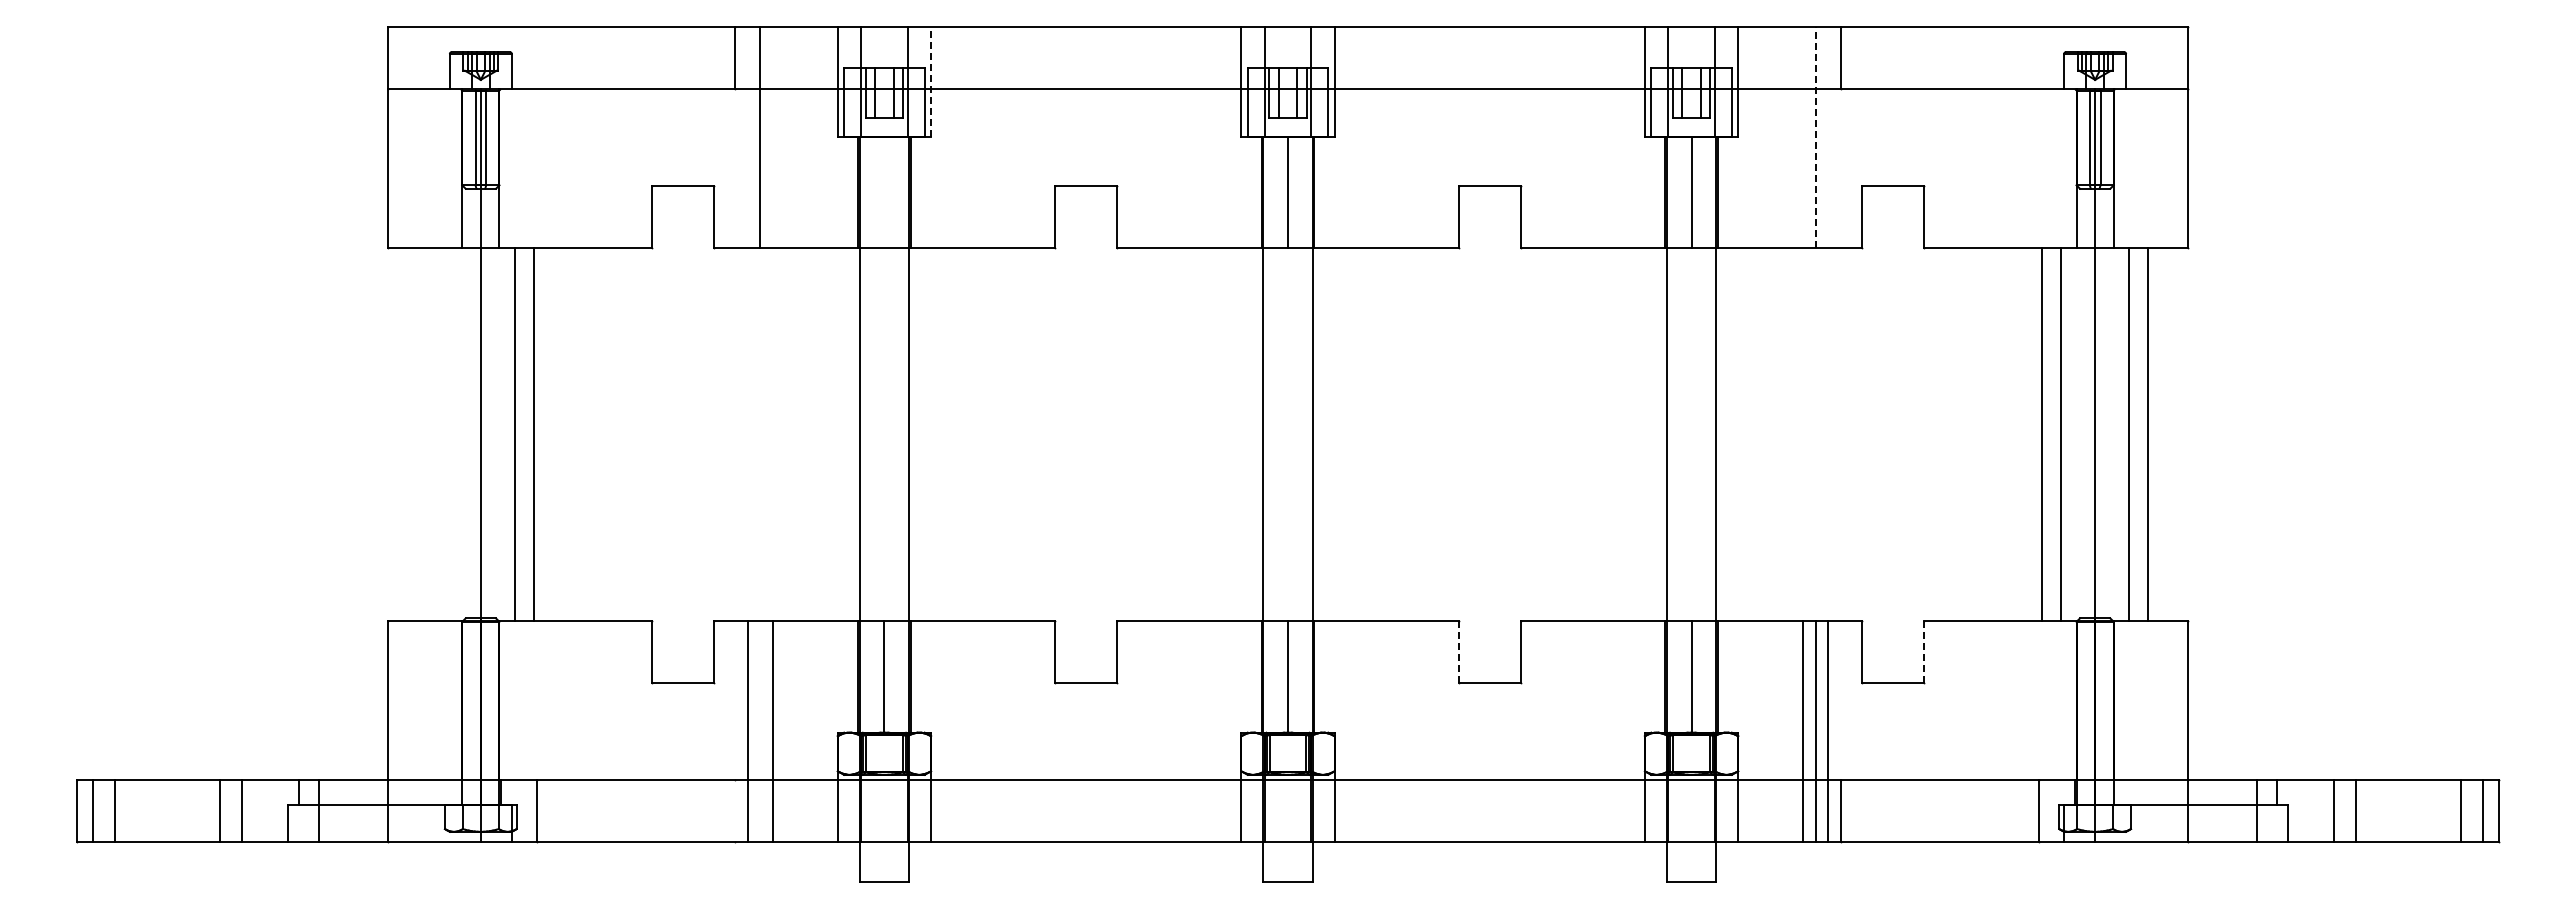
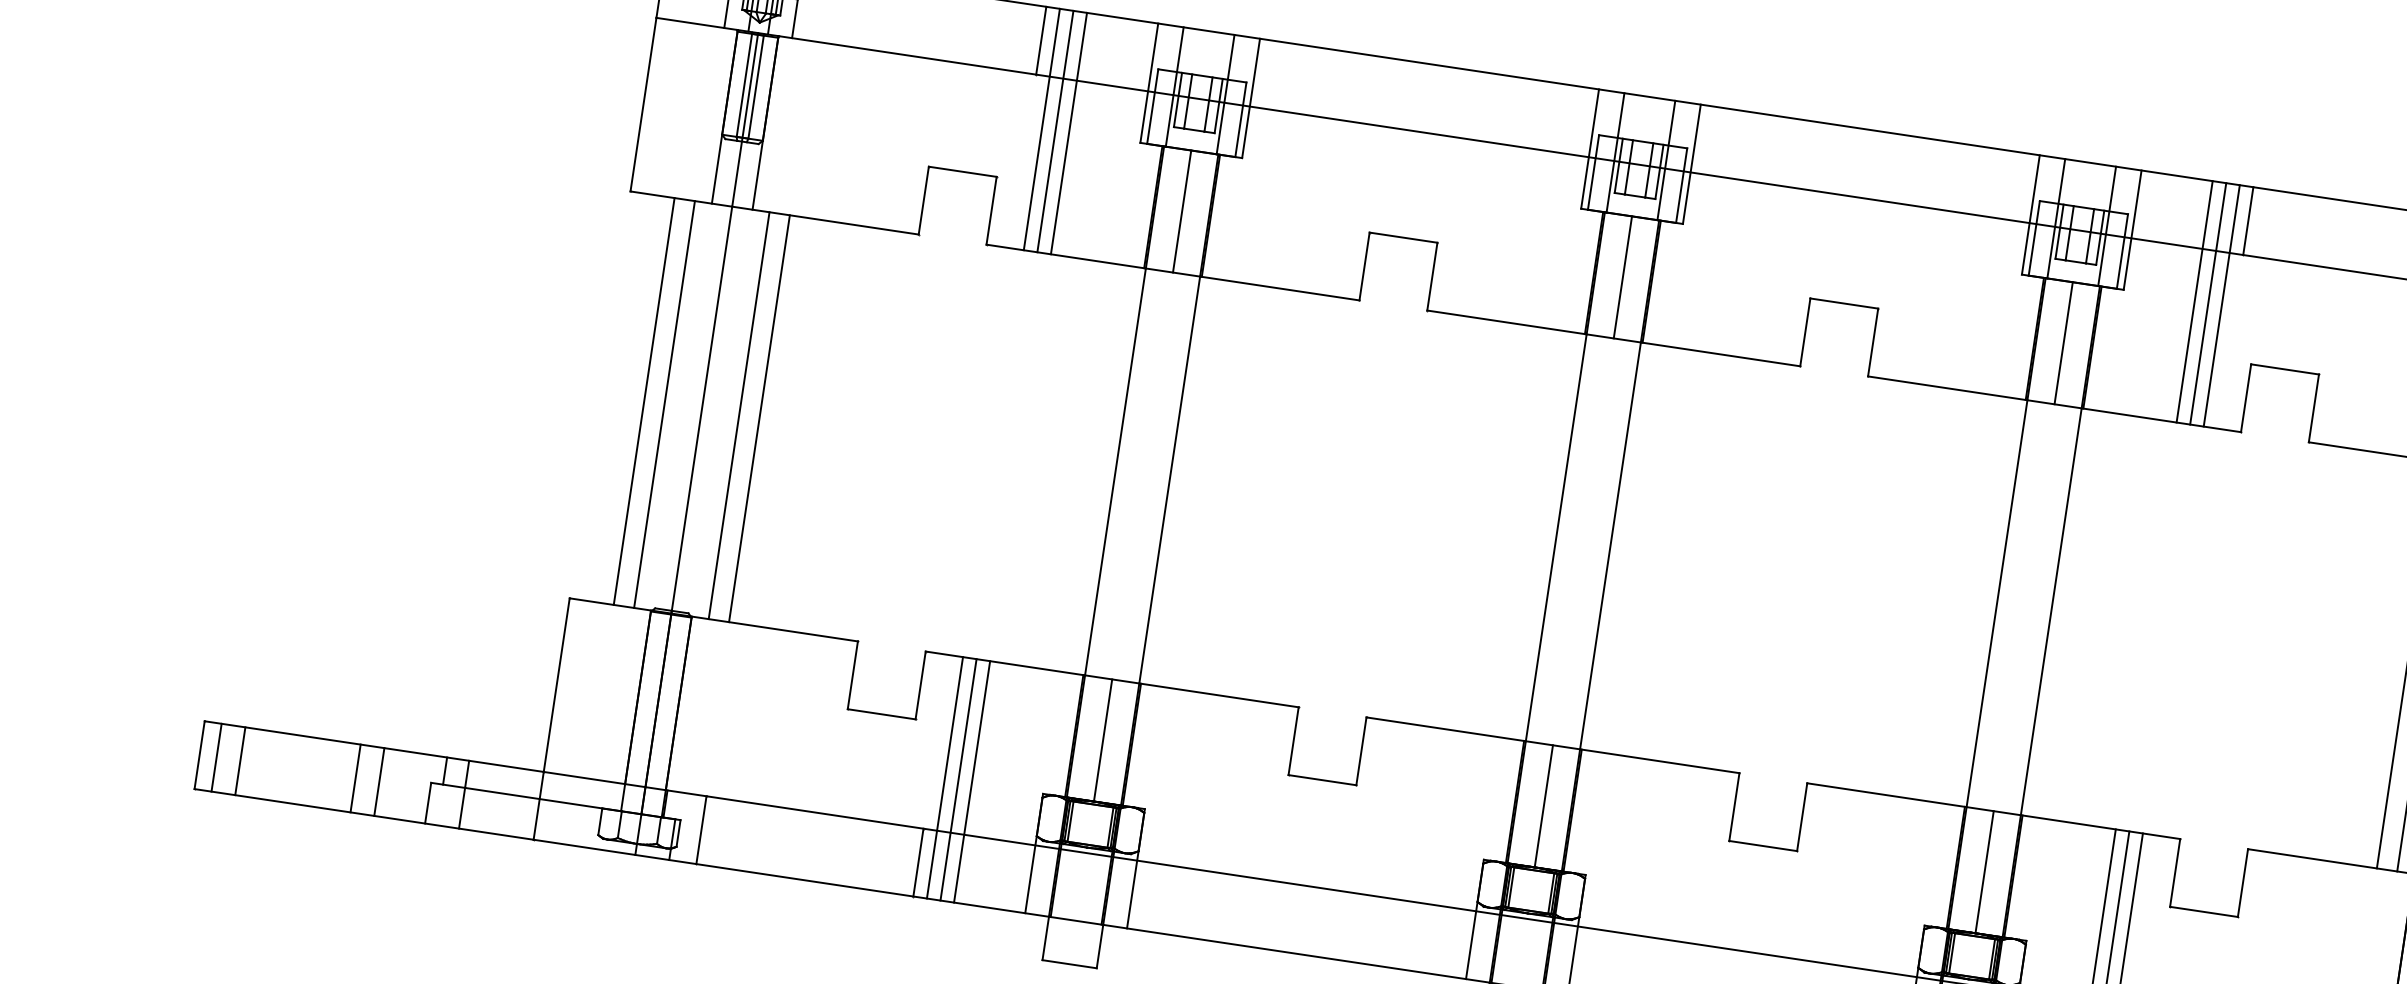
line: (931, 81) -> (1251, 97), dashed -> solid
line: (747, 137) -> (1041, 129), added
line: (772, 137) -> (1068, 133), added
line: (1803, 137) -> (2194, 301), added
line: (1815, 137) -> (2208, 303), dashed -> solid
line: (1828, 137) -> (2222, 305), added
line: (884, 192) -> (1182, 211), added
line: (428, 434) -> (644, 401), added
line: (446, 434) -> (664, 404), added
line: (1458, 651) -> (1734, 806), dashed -> solid
line: (1924, 651) -> (2243, 882), dashed -> solid
line: (760, 730) -> (958, 778), added
line: (735, 810) -> (918, 862), added

